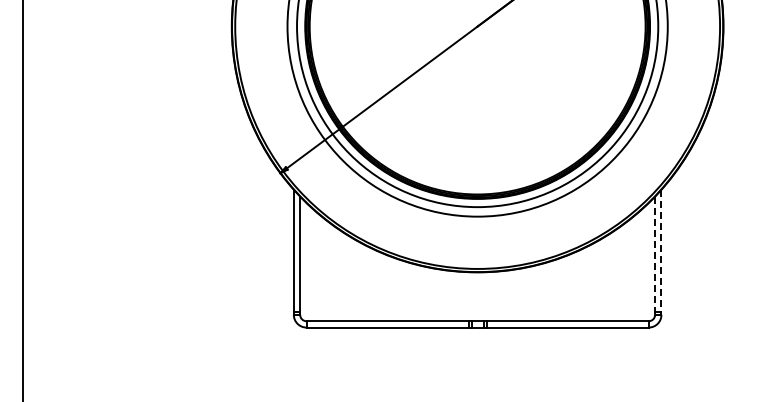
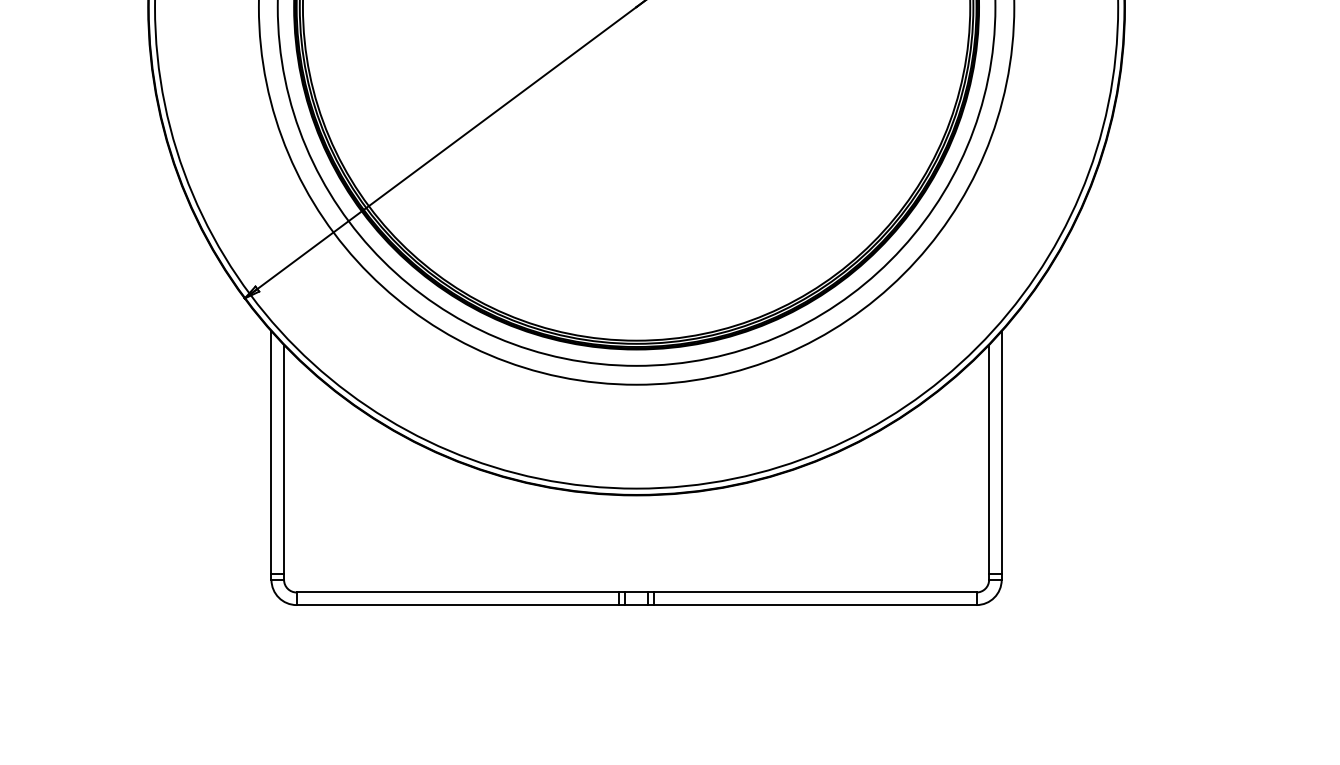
line: (661, 252) -> (1001, 455), dashed -> solid
line: (655, 256) -> (989, 463), dashed -> solid

